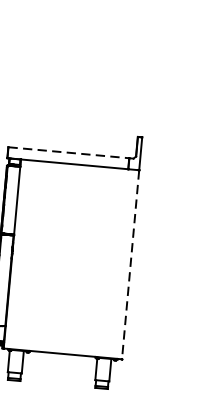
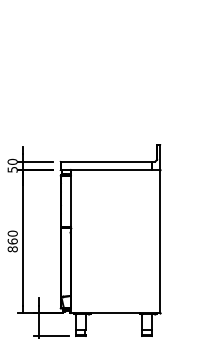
line: (69, 152) -> (106, 161), dashed -> solid
line: (130, 266) -> (160, 242), dashed -> solid

